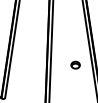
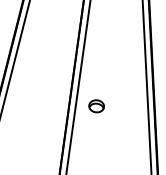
part: (75, 64) -> (96, 105), moved

